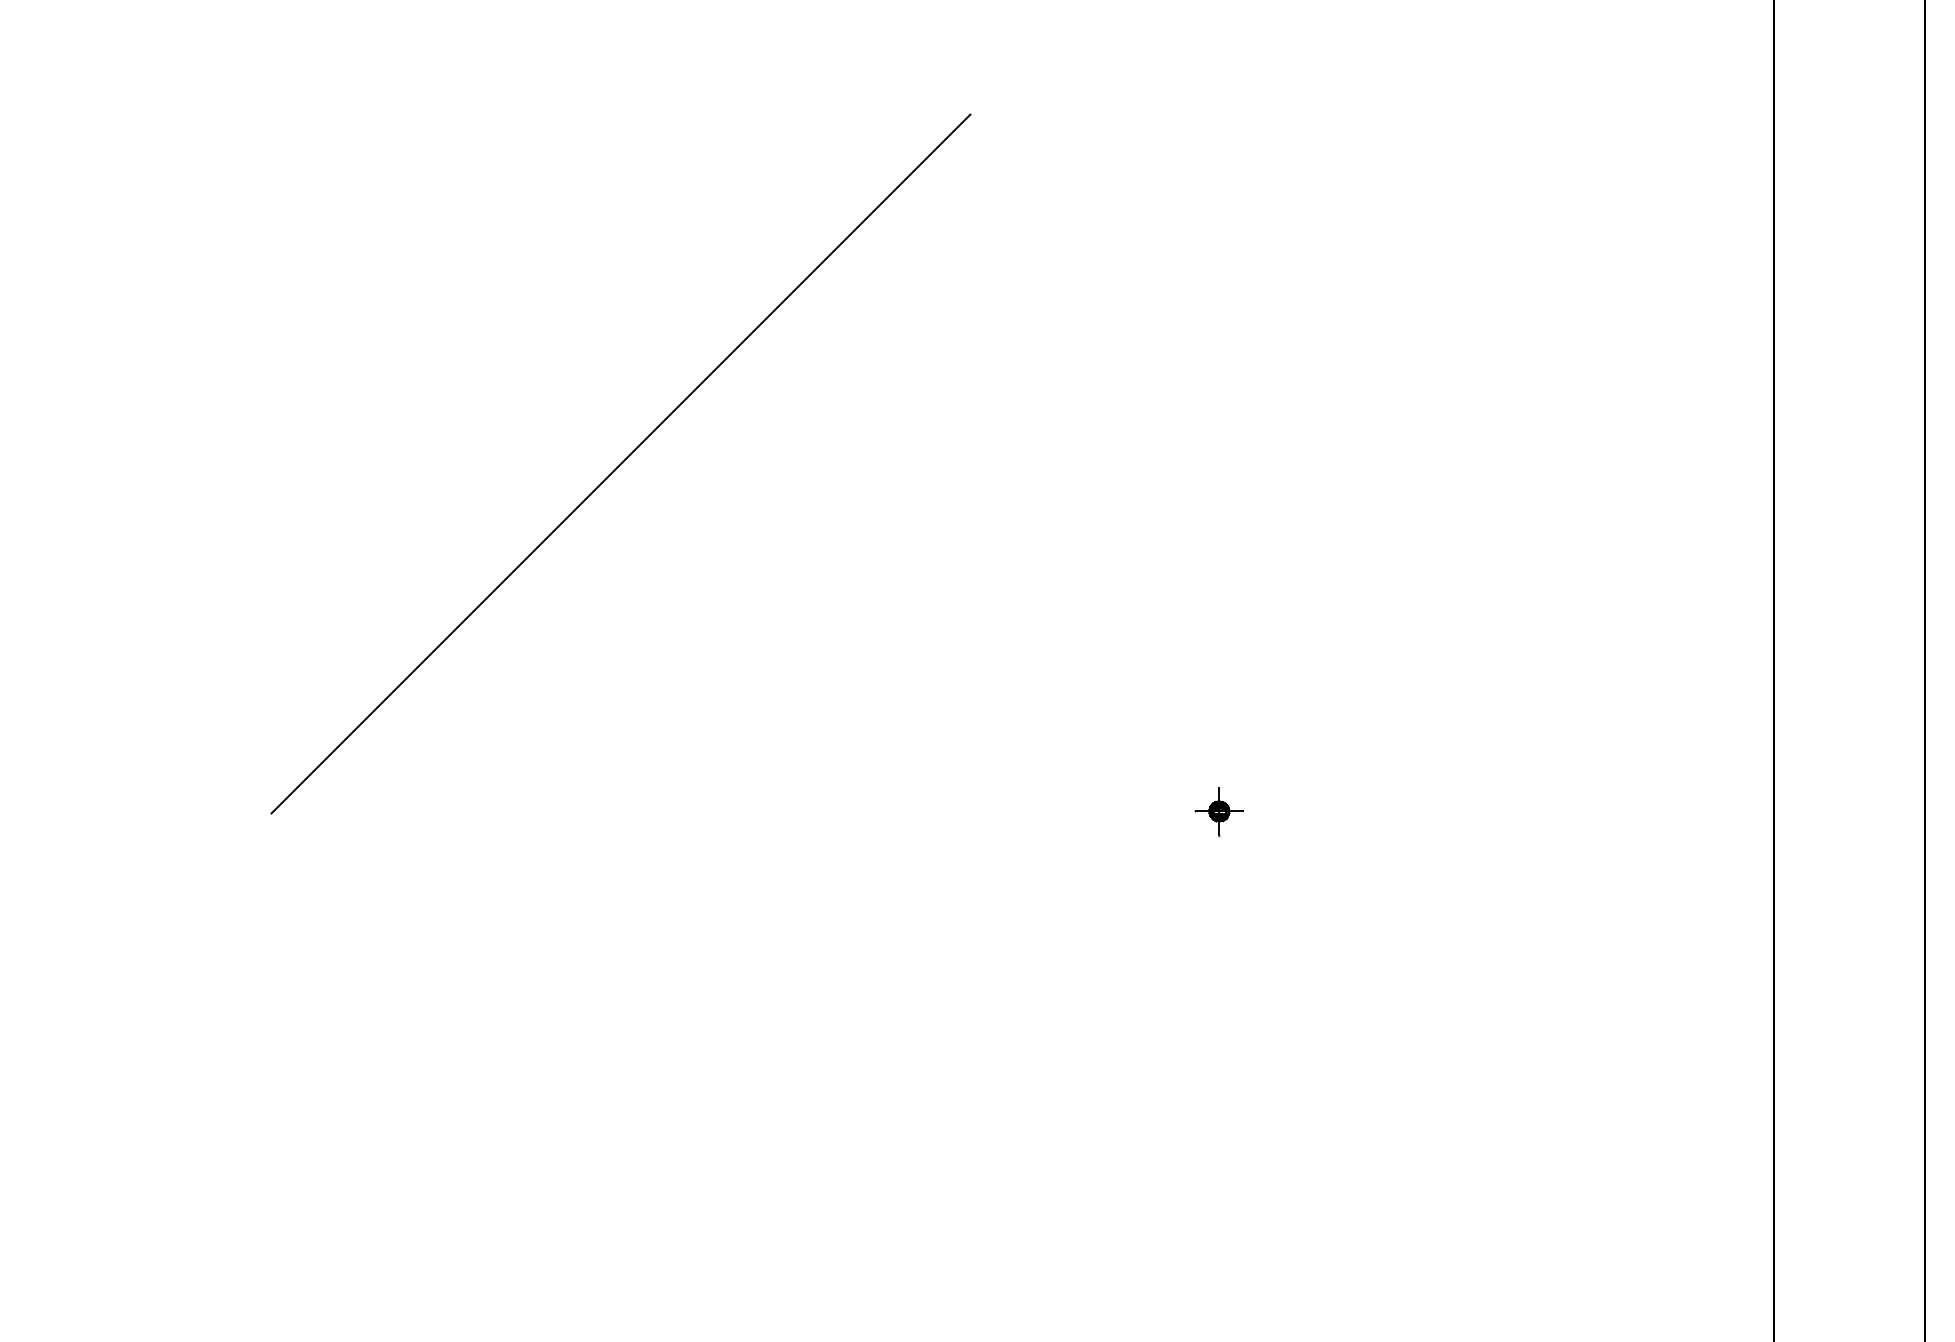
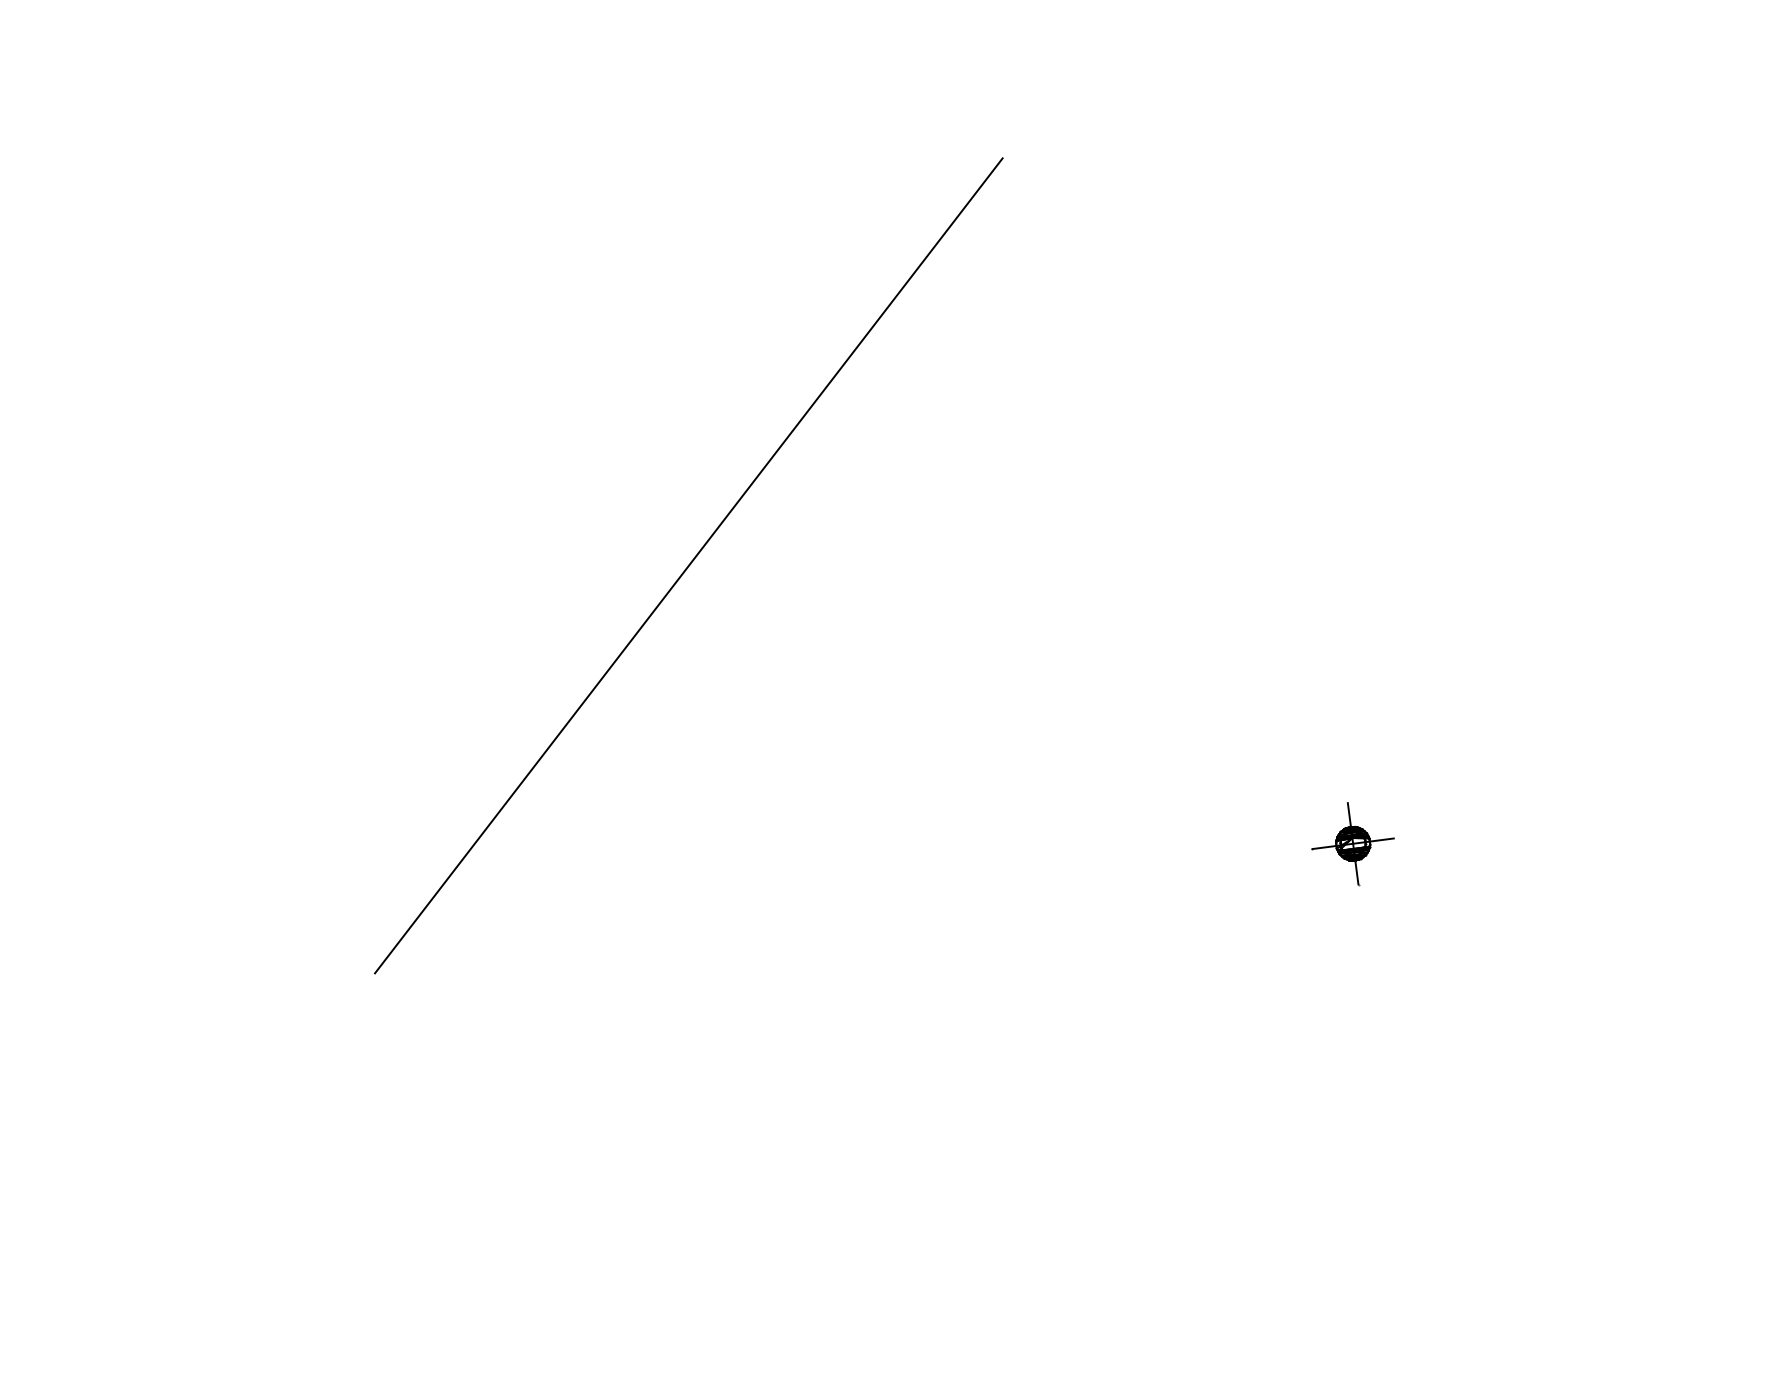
part: (1218, 811) -> (1352, 844), size x1.67

